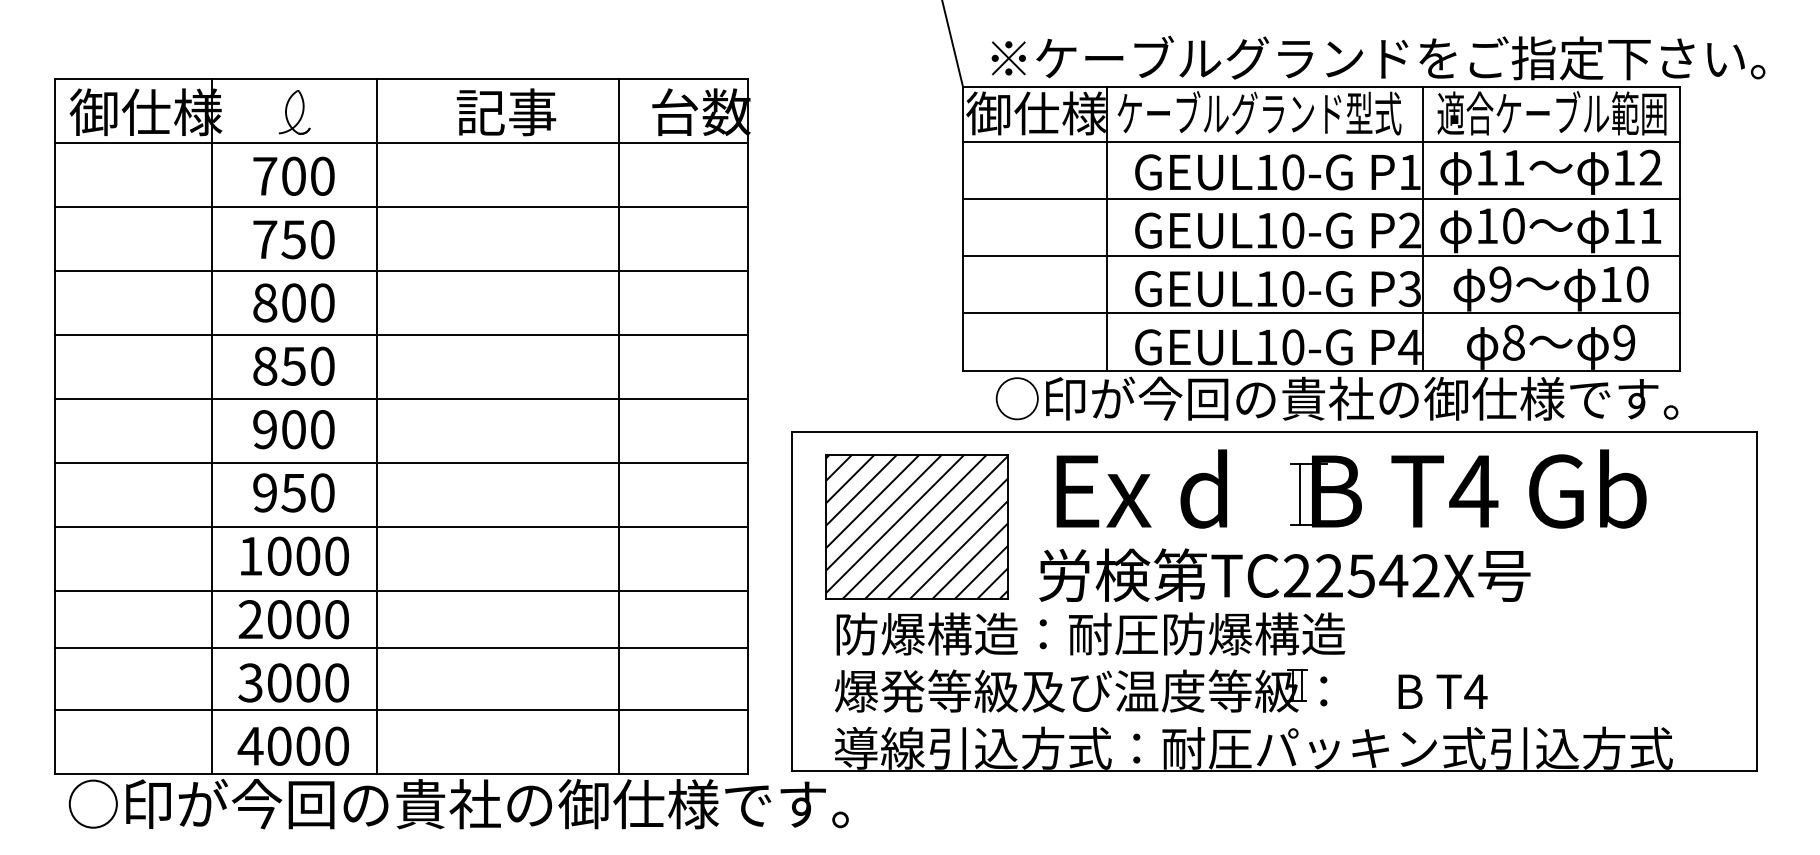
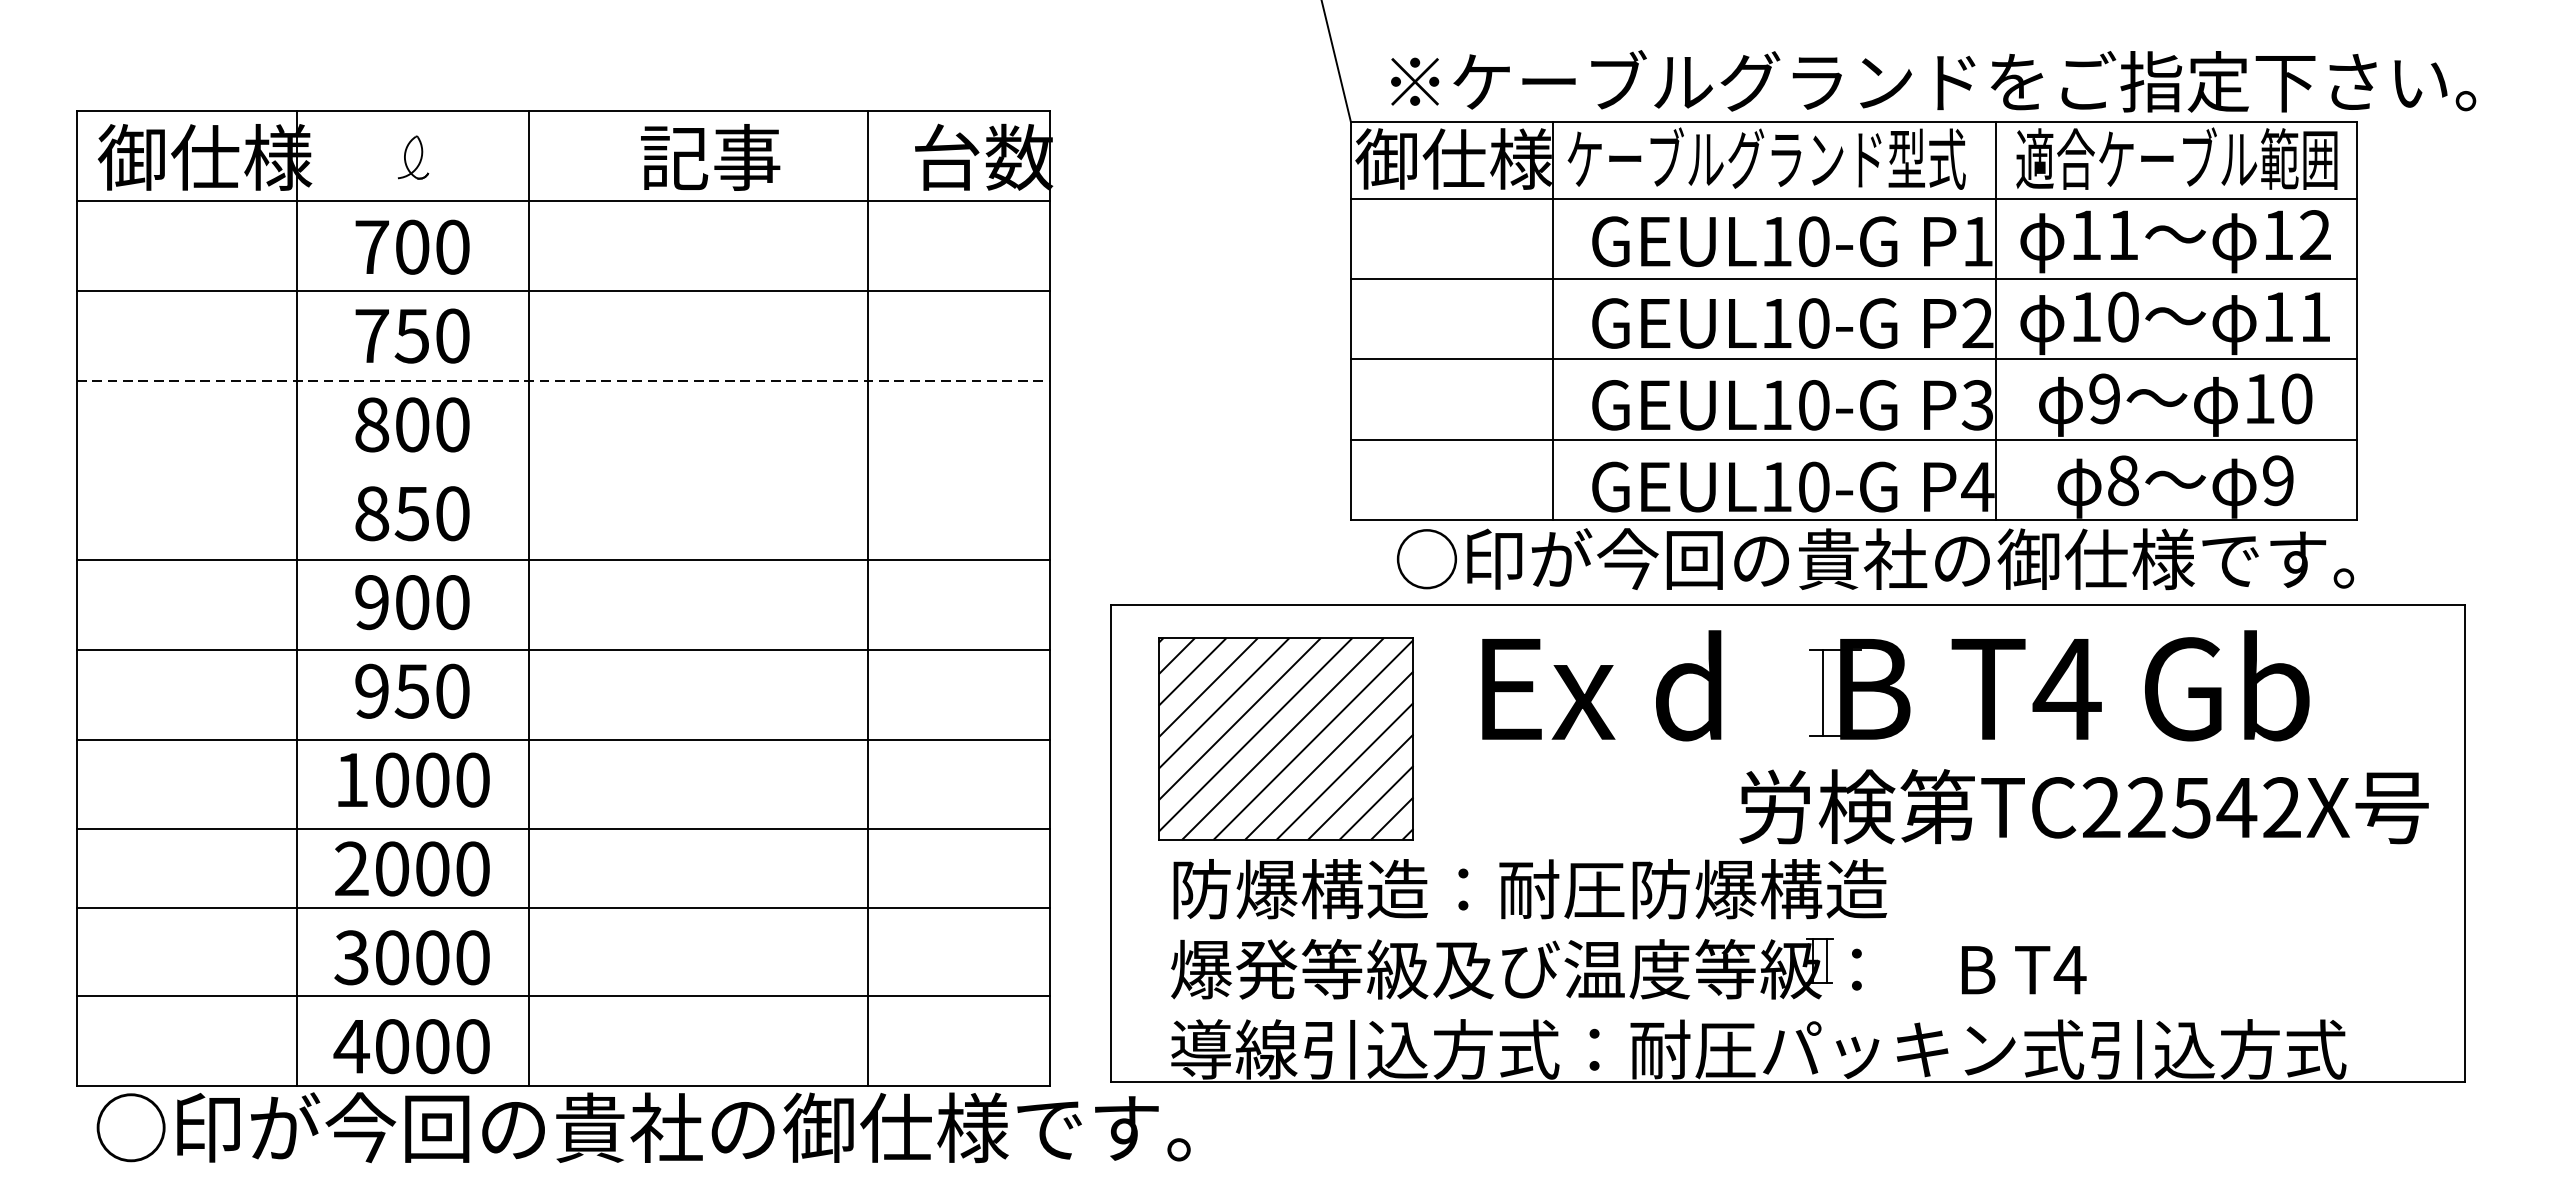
part: (294, 112) -> (413, 157), size x0.7
line: (401, 271) -> (563, 380), solid -> dashed
line: (401, 335) -> (563, 470), removed
text: (1284, 574) -> (2083, 805), moved

